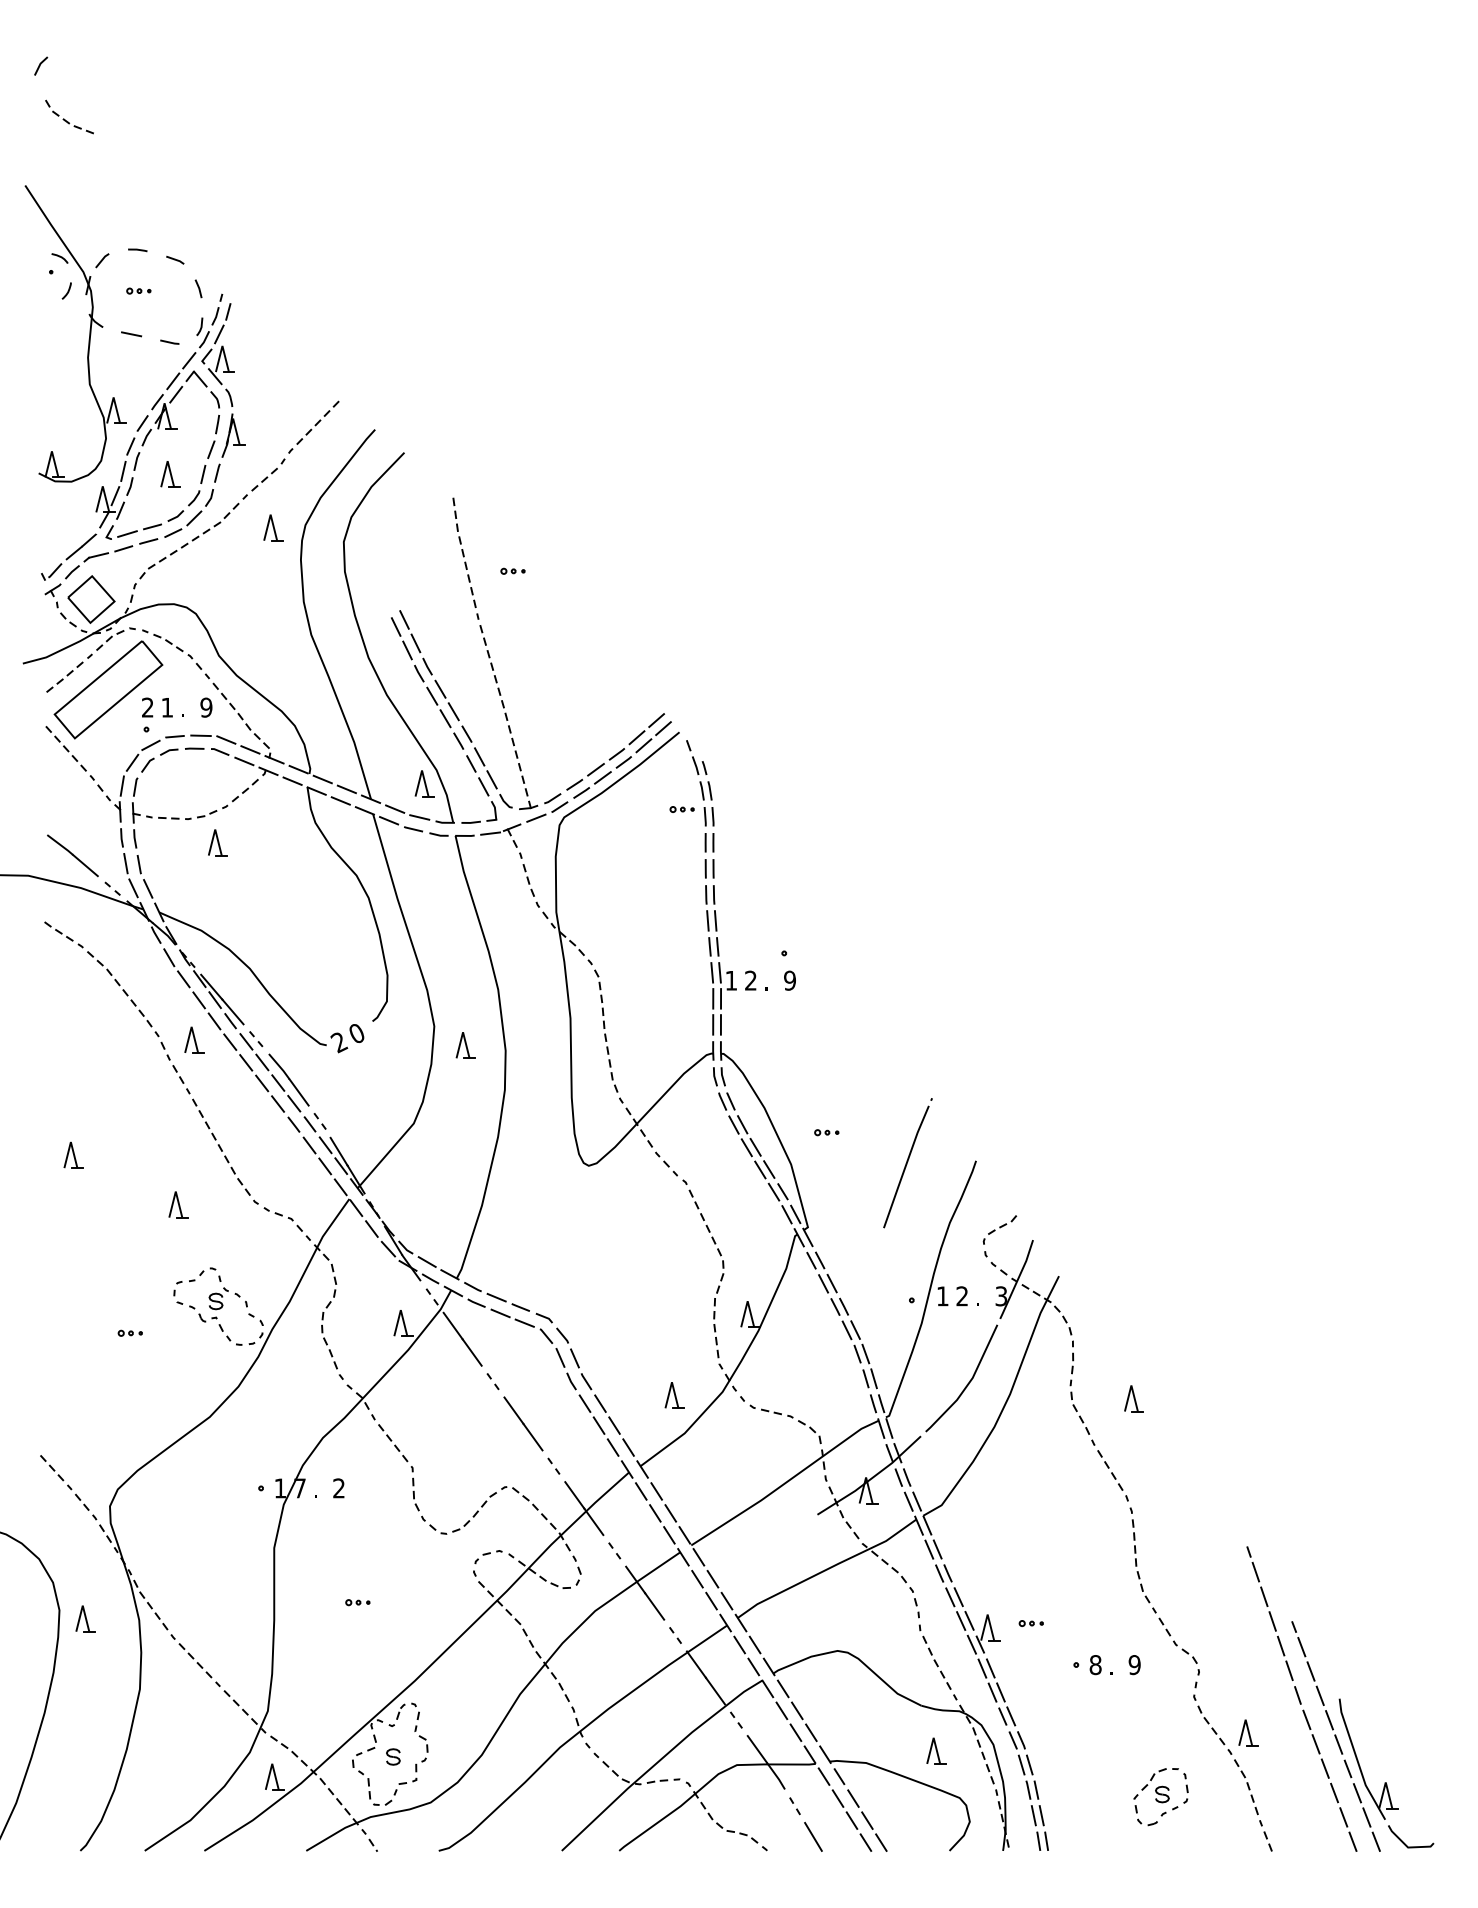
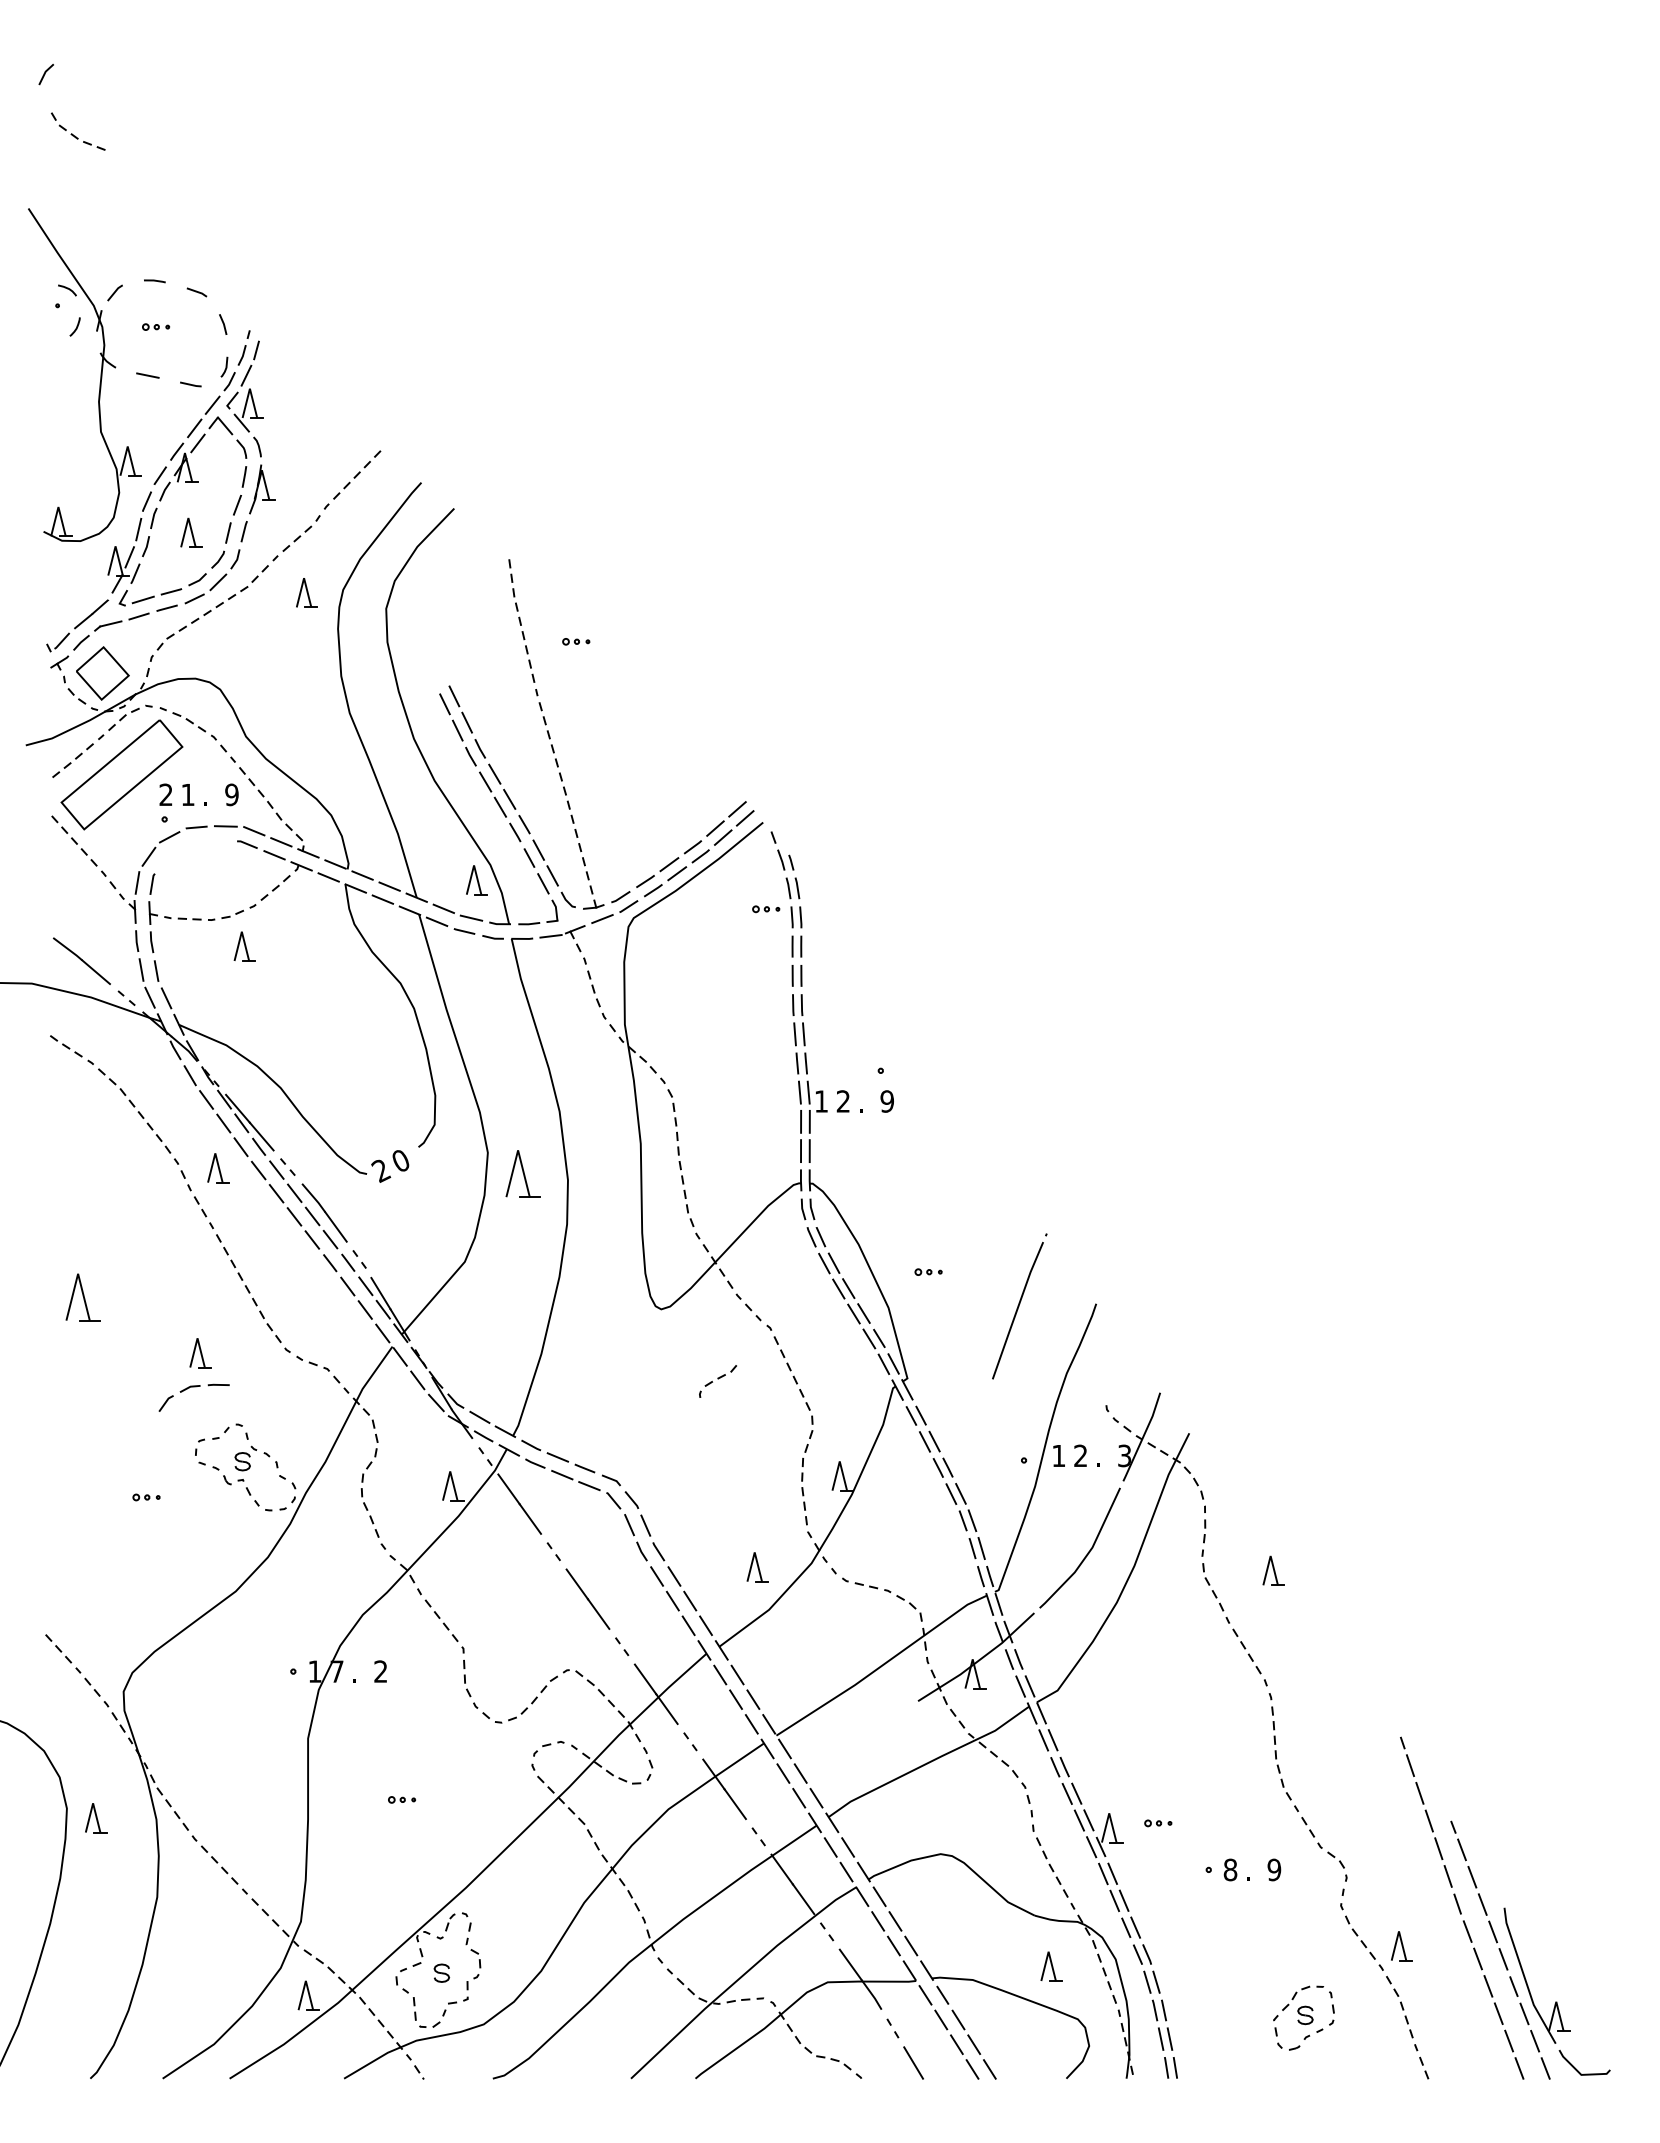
part: (168, 751) -> (189, 1388), moved
part: (466, 1045) -> (523, 1174), size x1.6
part: (73, 1155) -> (82, 1297), size x1.6
part: (999, 1230) -> (717, 1381), moved

